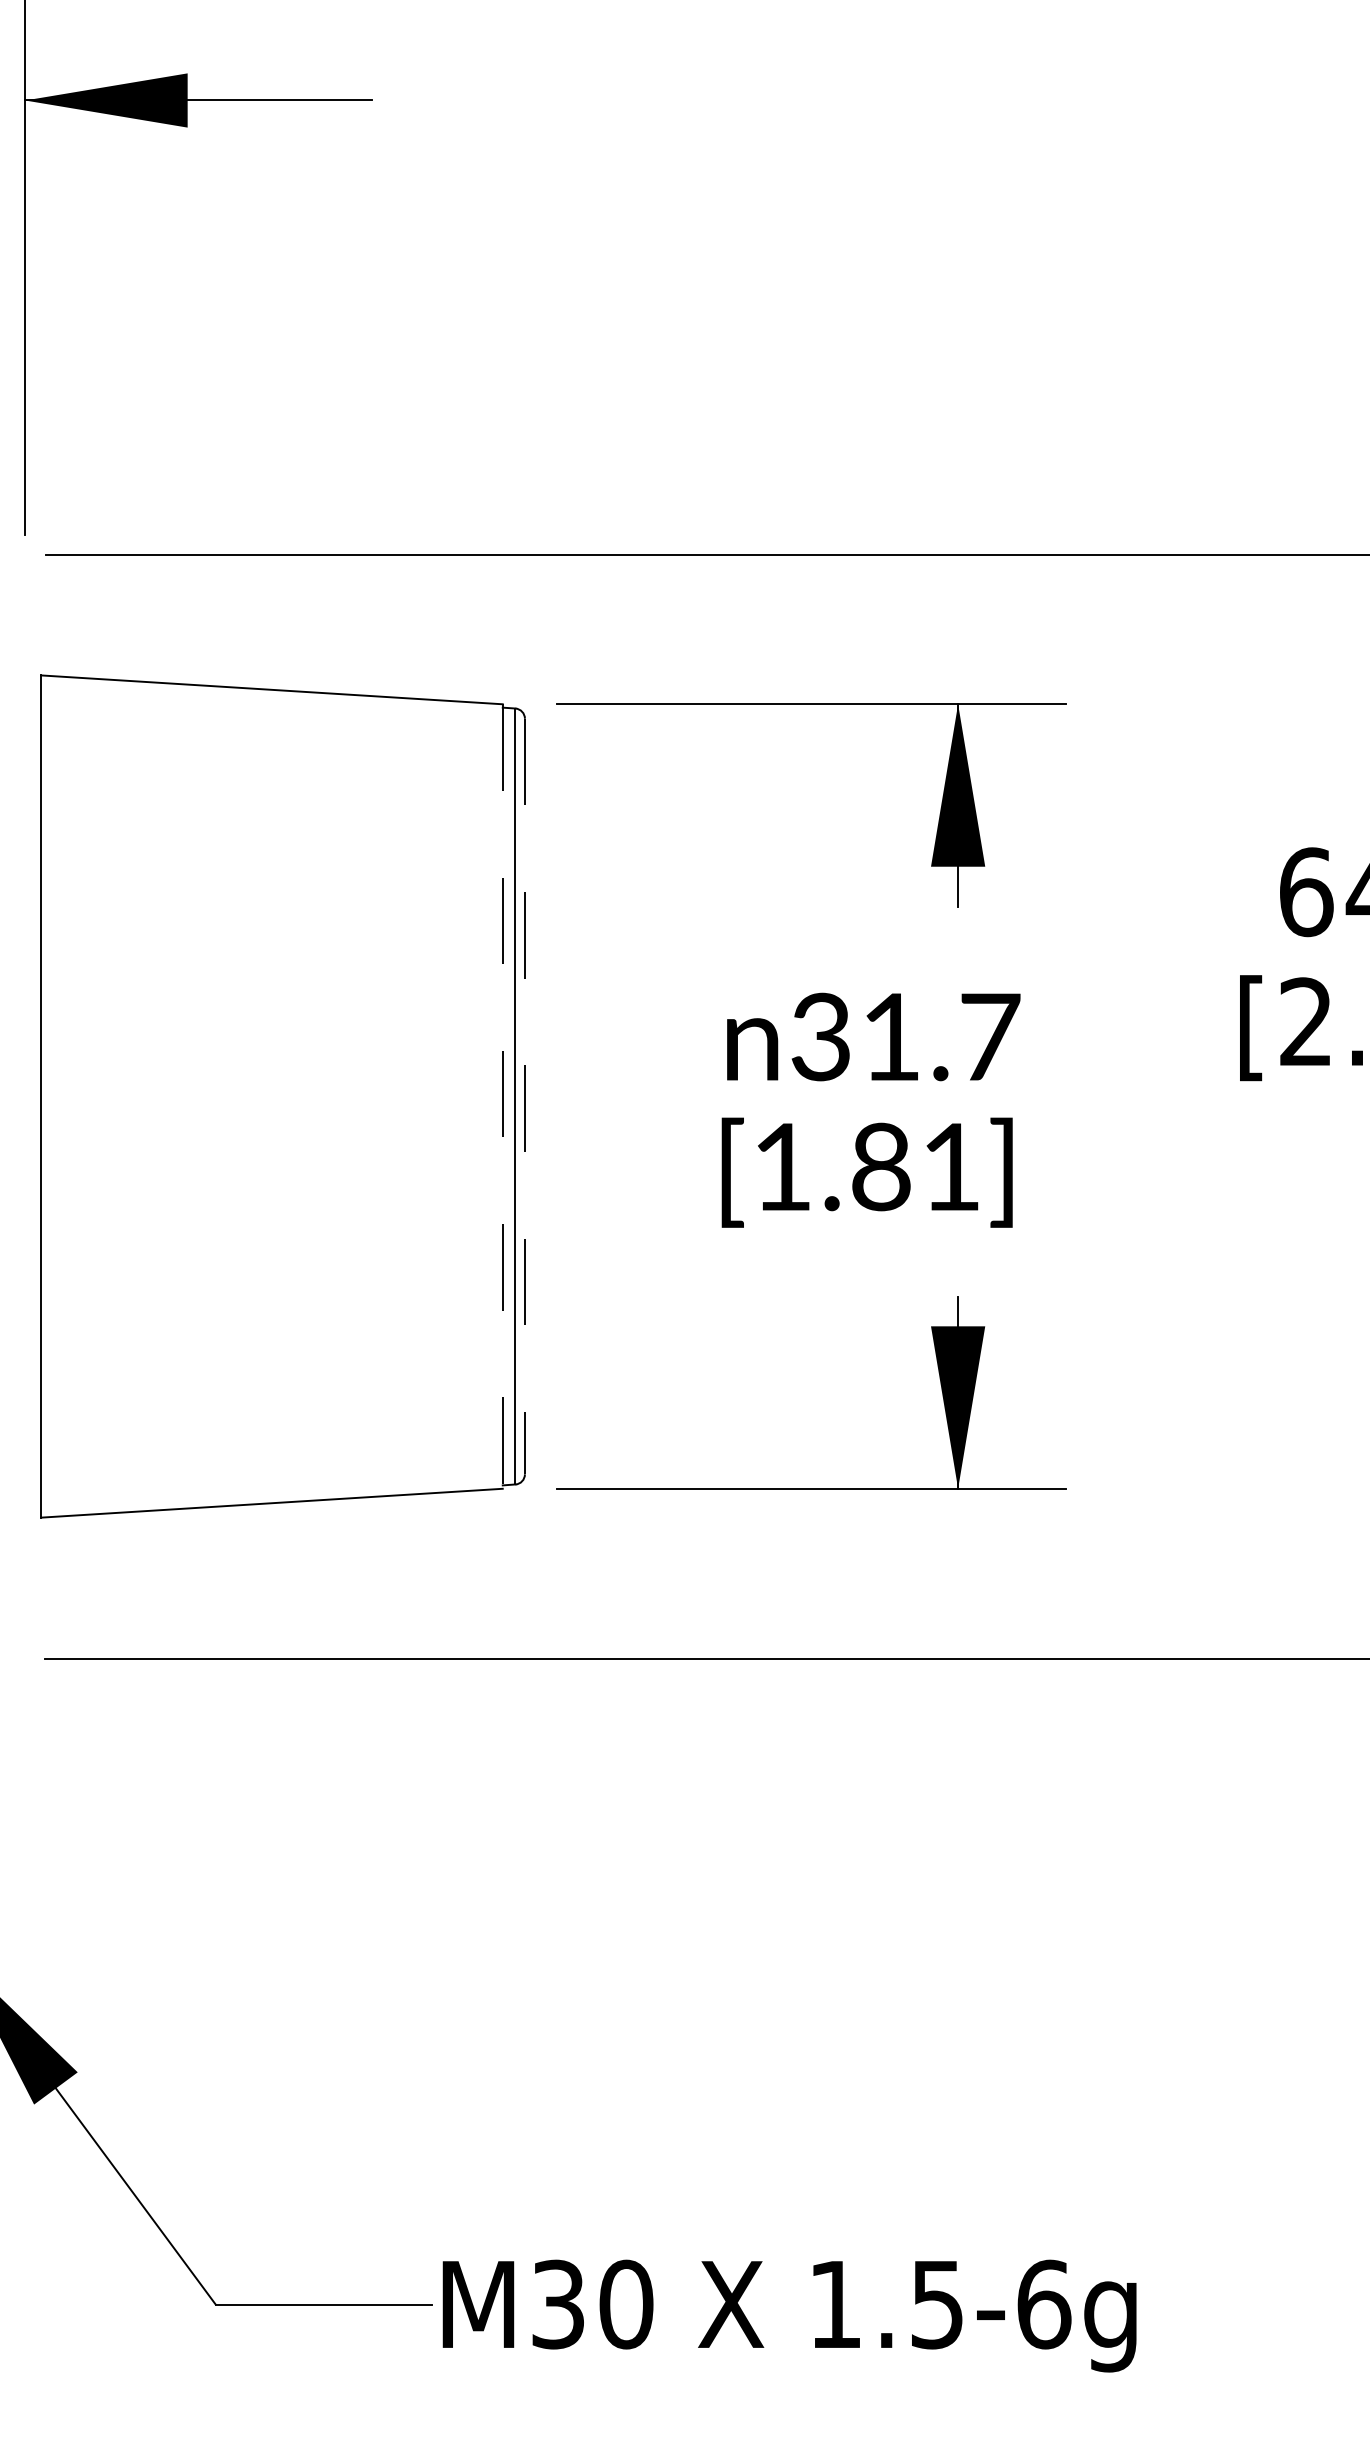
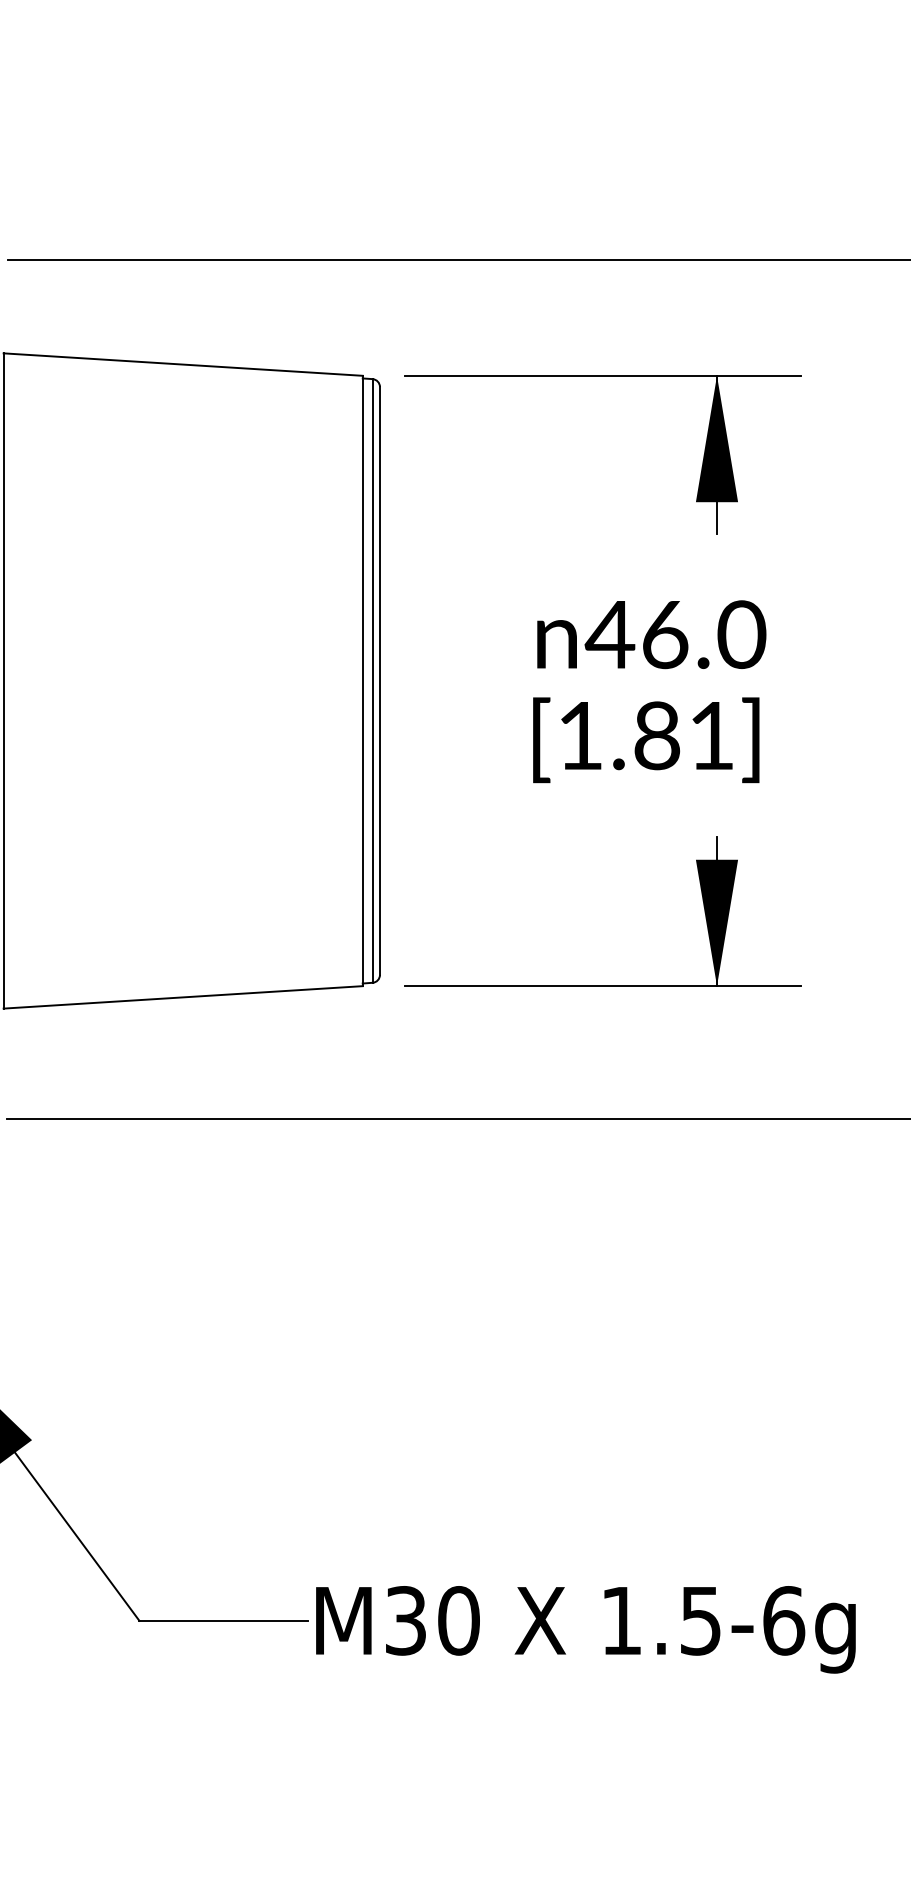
text: (904, 1036) -> (675, 634), 31.7 -> 46.0
line: (524, 1096) -> (379, 680), dashed -> solid
line: (502, 1097) -> (362, 681), dashed -> solid

